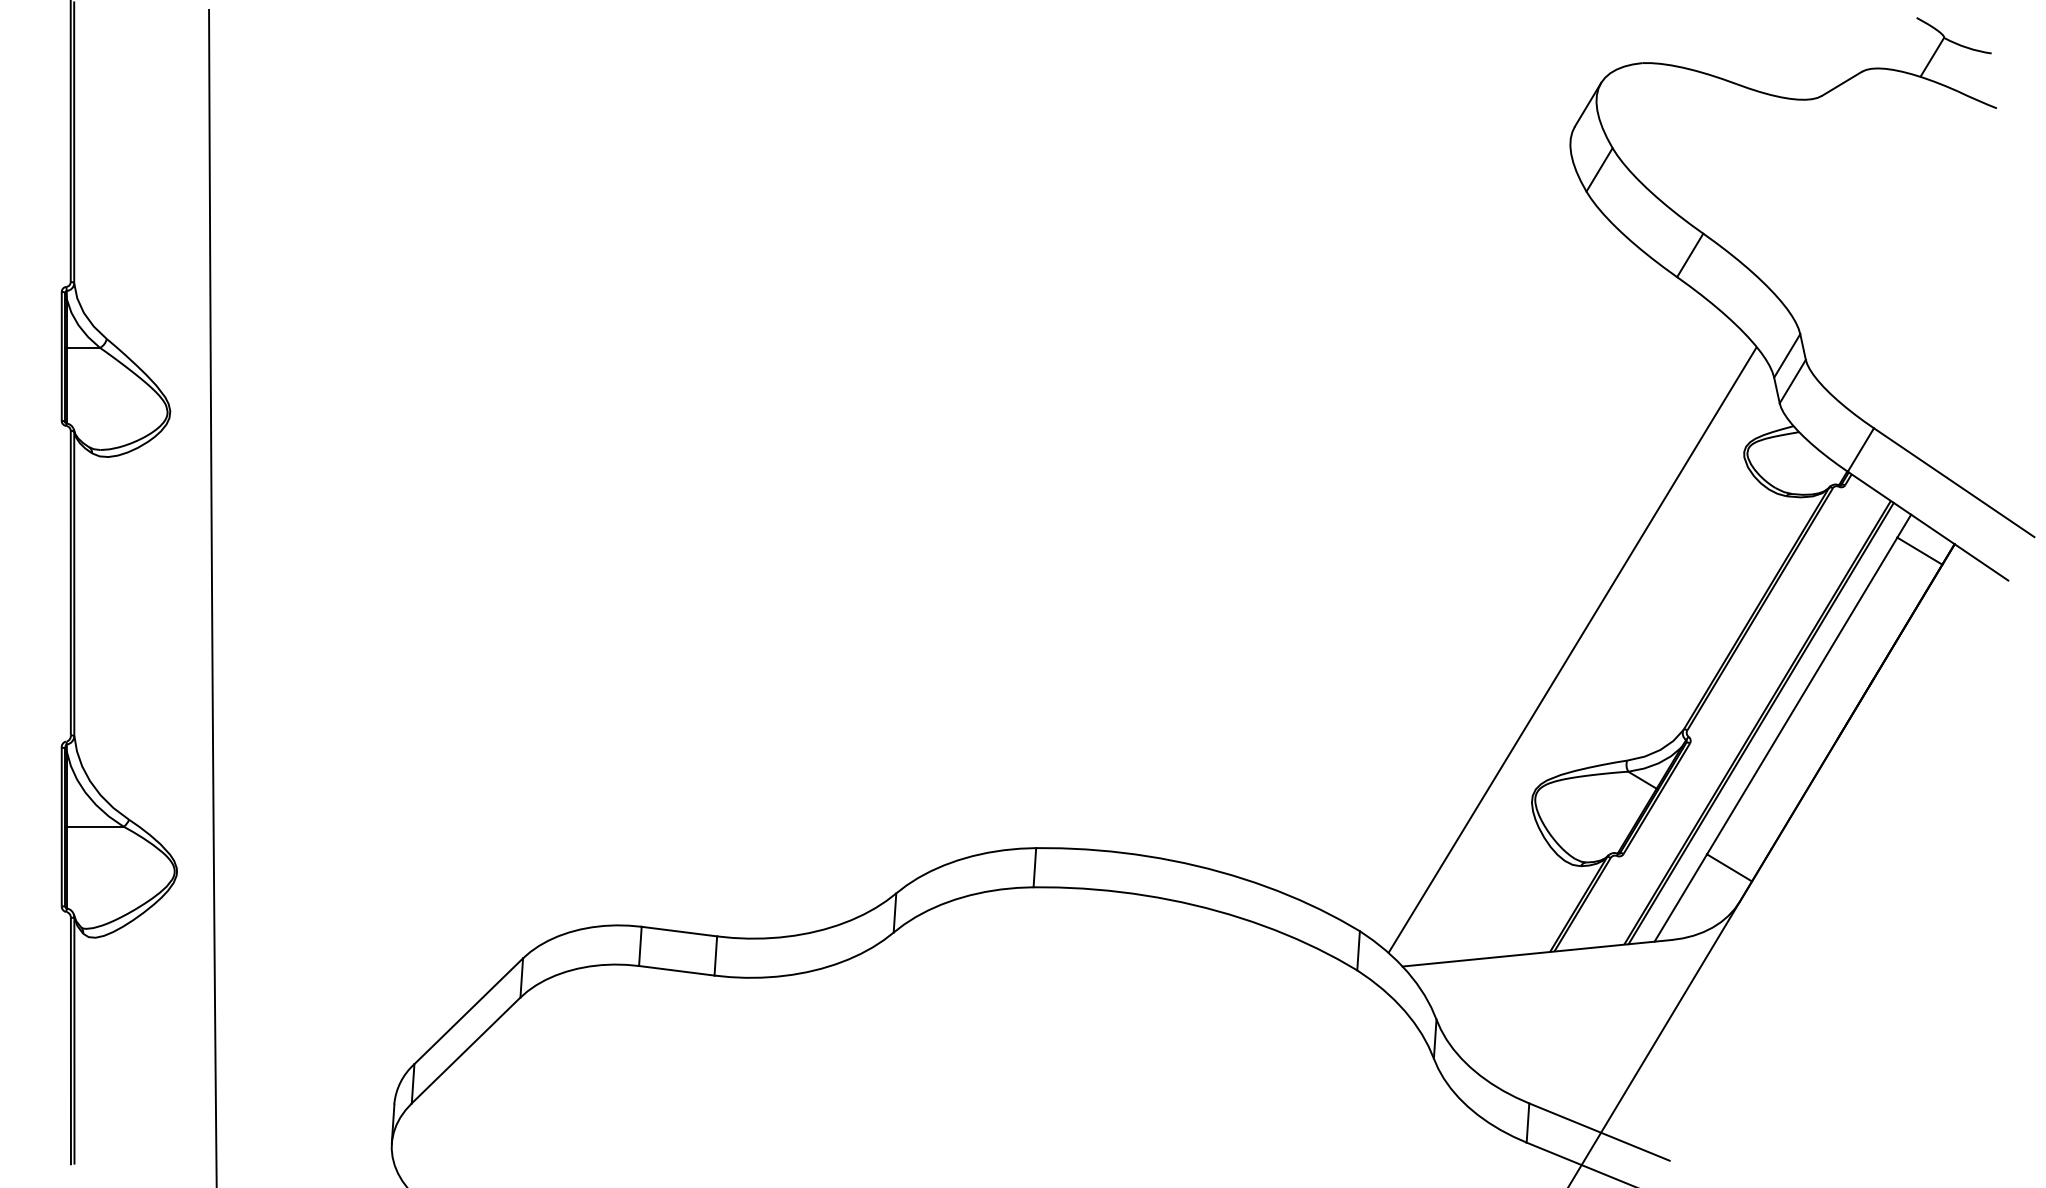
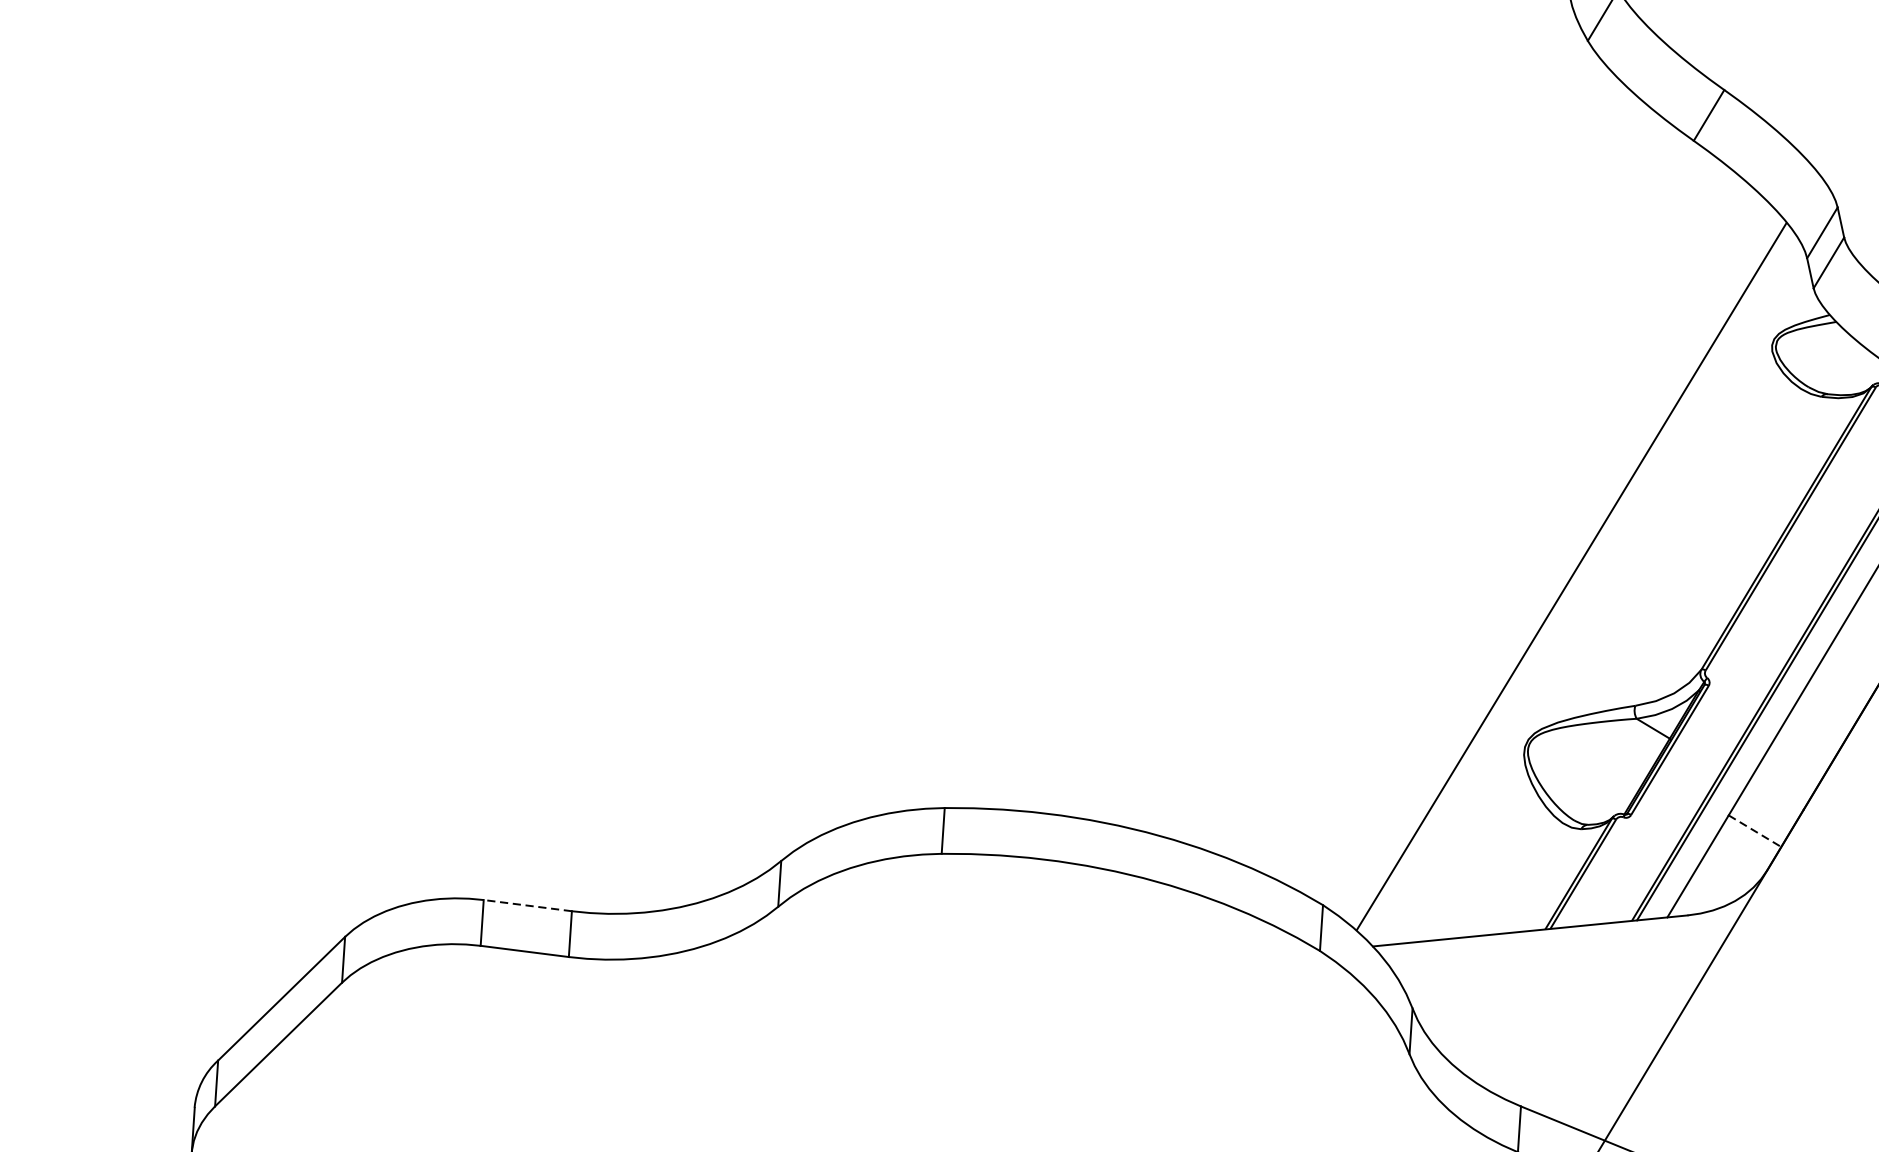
line: (1729, 868) -> (1754, 831), solid -> dashed
line: (678, 931) -> (526, 905), solid -> dashed

